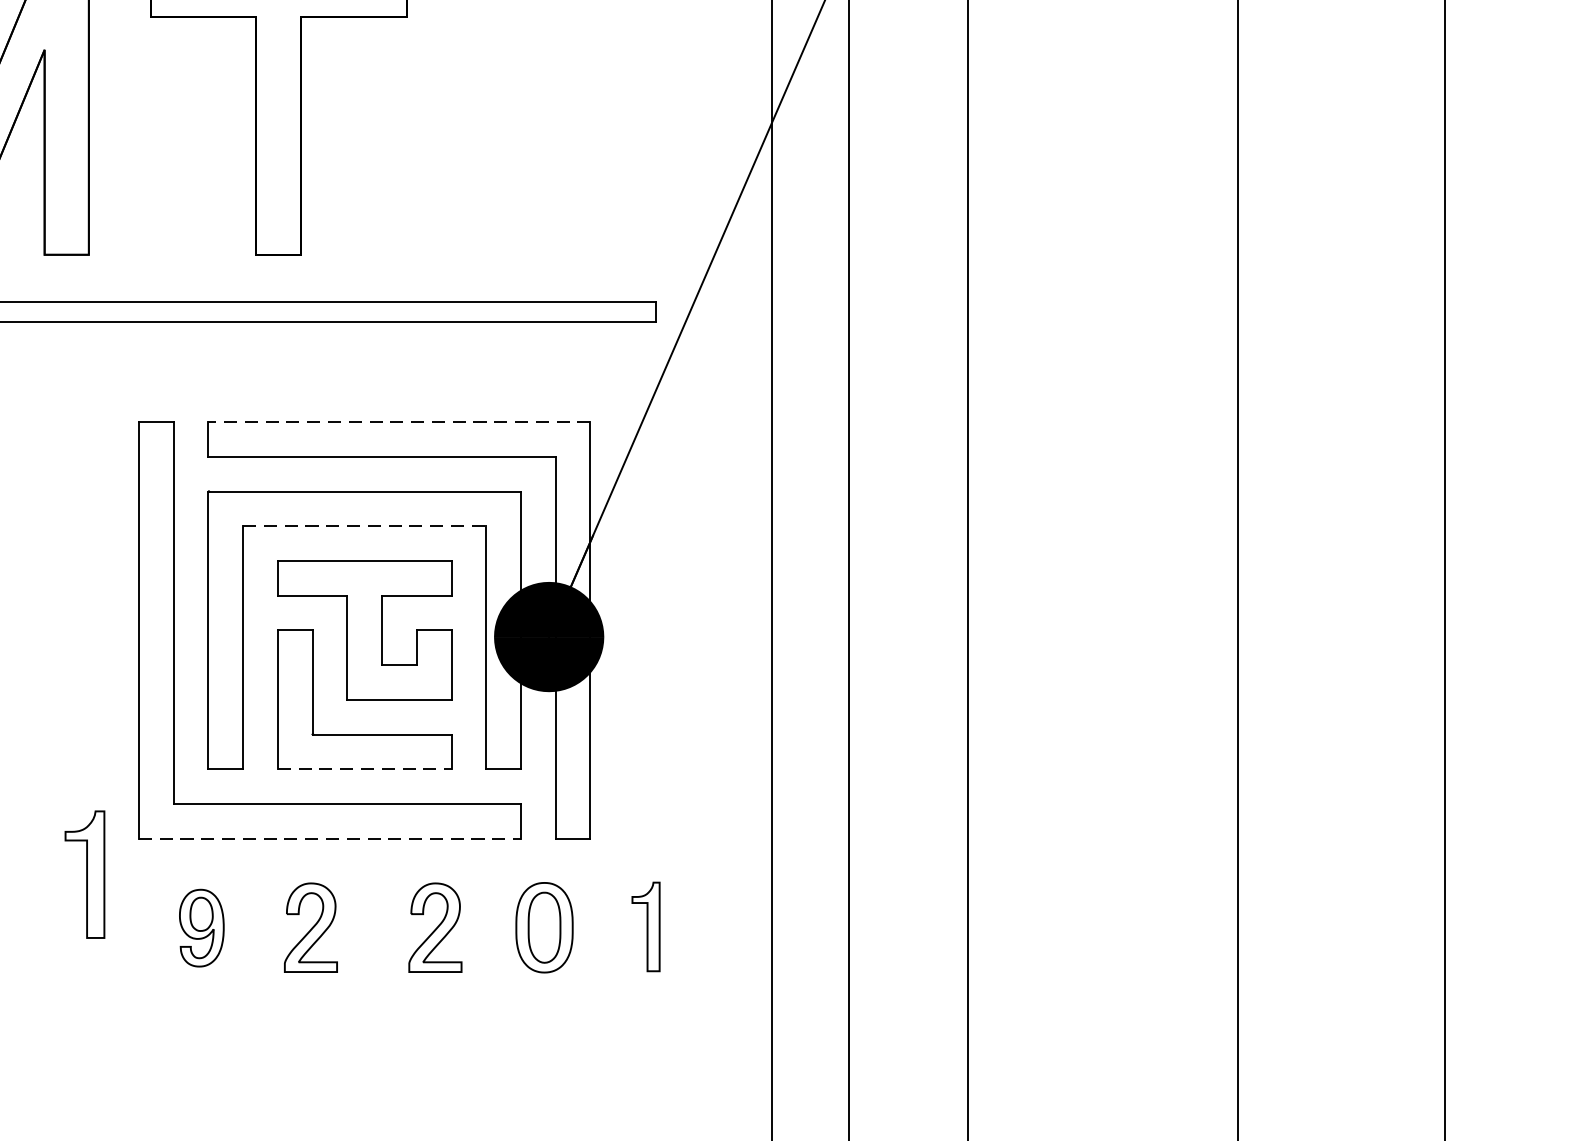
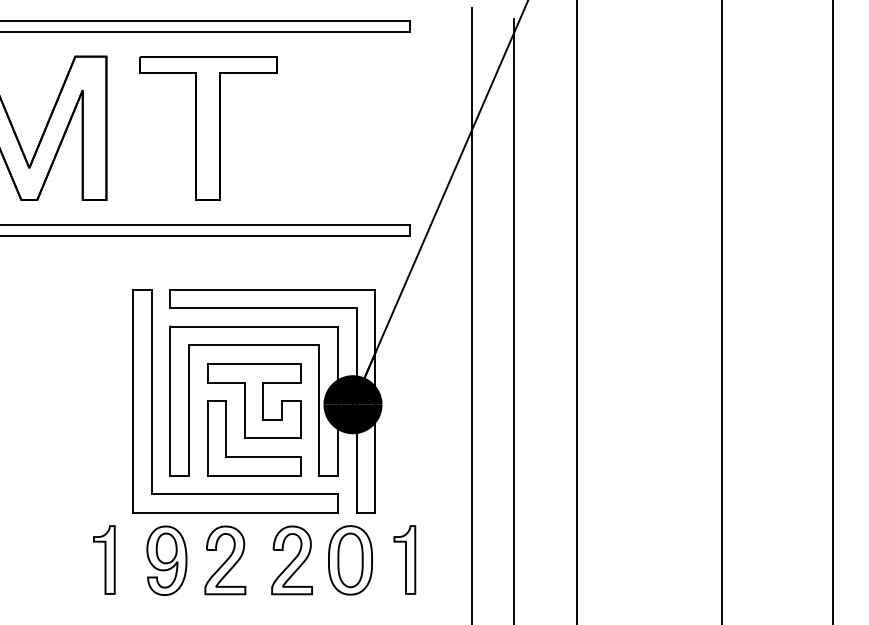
line: (398, 421) -> (272, 289), dashed -> solid
line: (365, 526) -> (254, 345), dashed -> solid
line: (365, 769) -> (254, 475), dashed -> solid
line: (331, 838) -> (236, 512), dashed -> solid
part: (85, 873) -> (104, 559), moved
part: (645, 925) -> (404, 559), size x1.43
part: (200, 927) -> (166, 560), size x1.67
part: (311, 927) -> (225, 560), size x1.43
part: (434, 927) -> (291, 560), size x1.43
part: (544, 927) -> (350, 560), size x1.43

